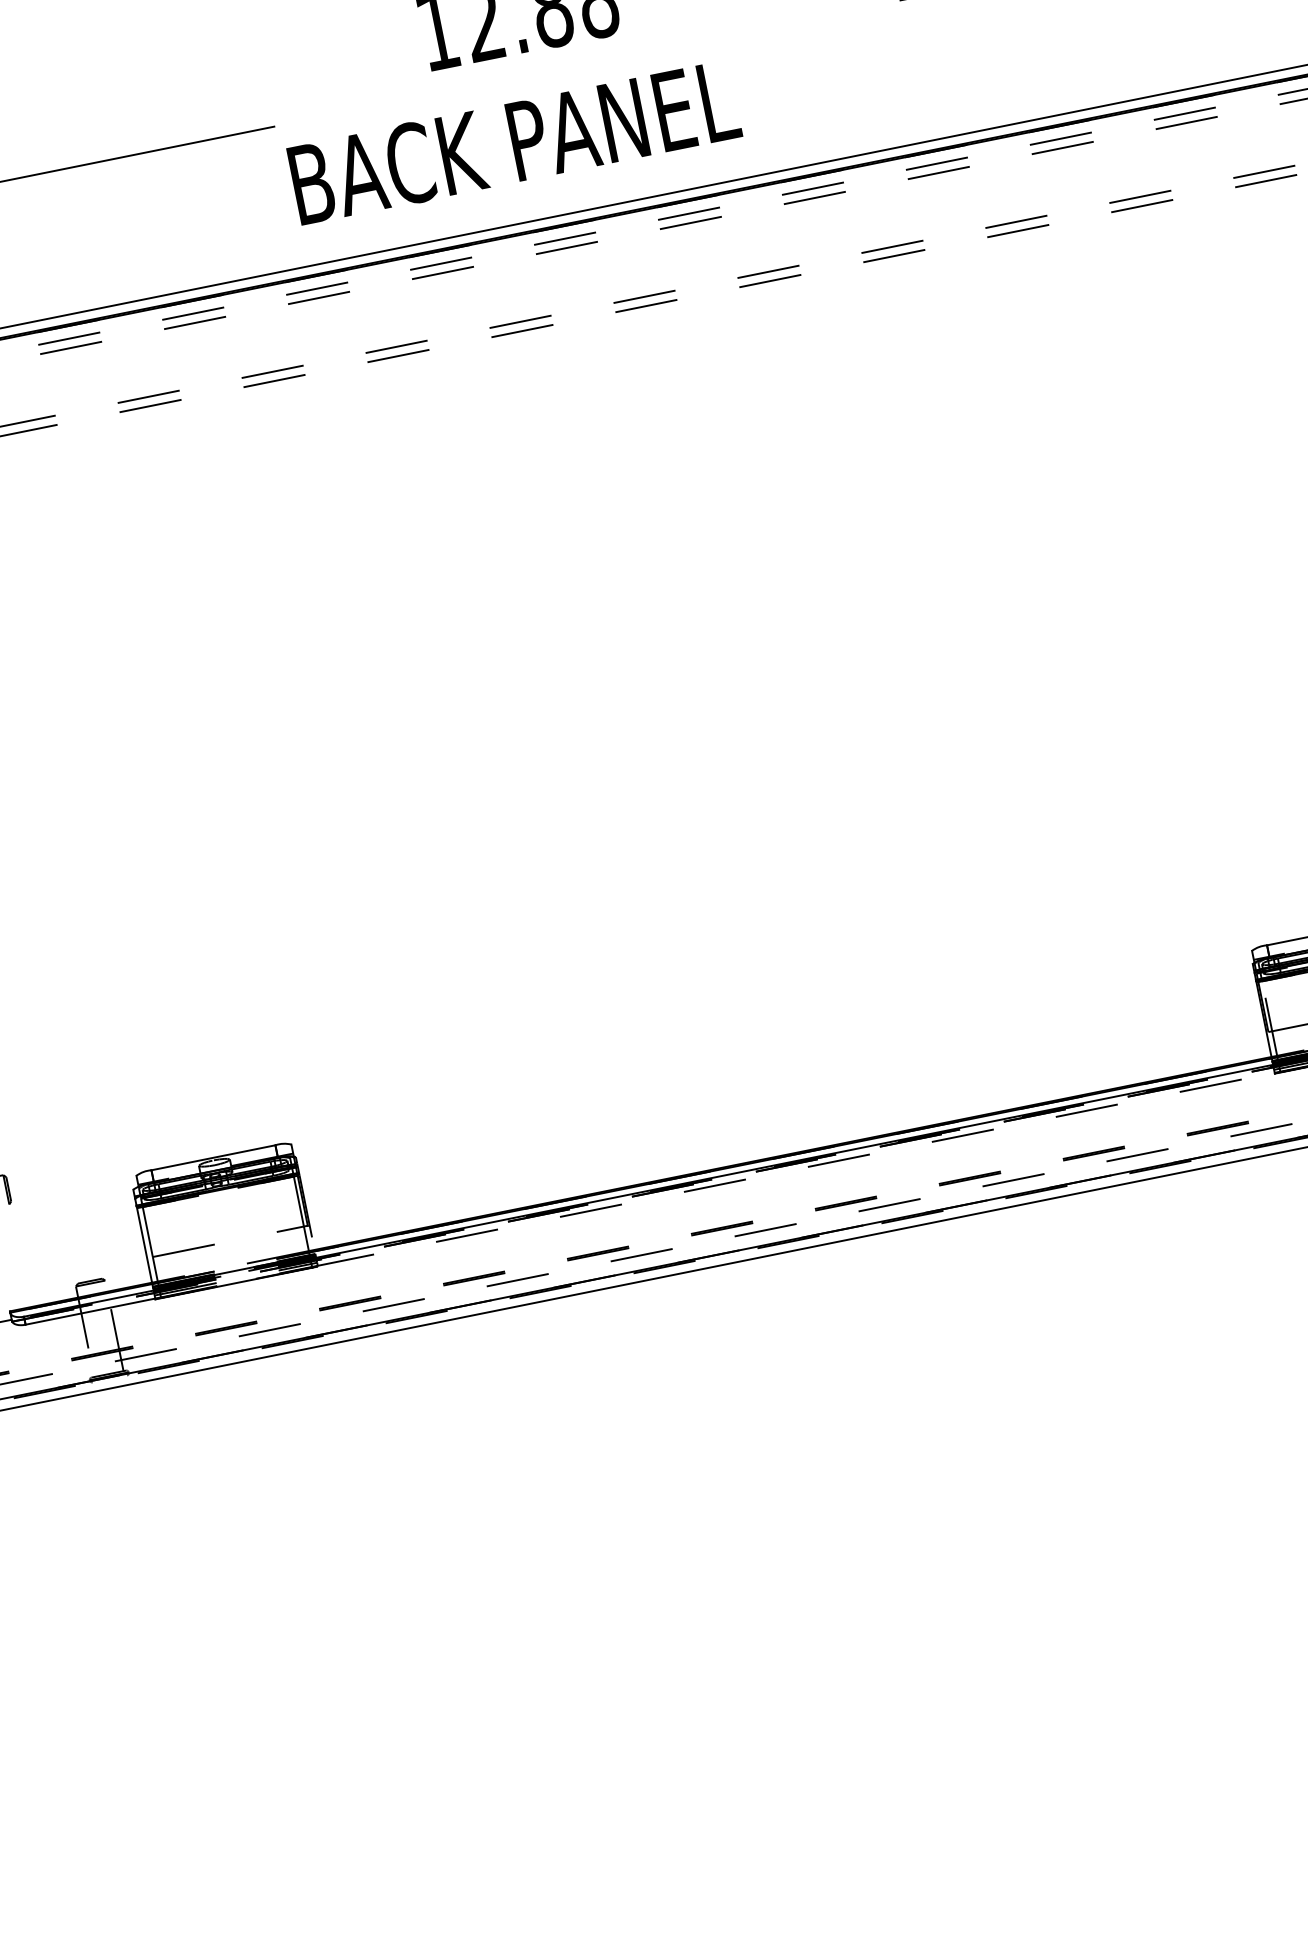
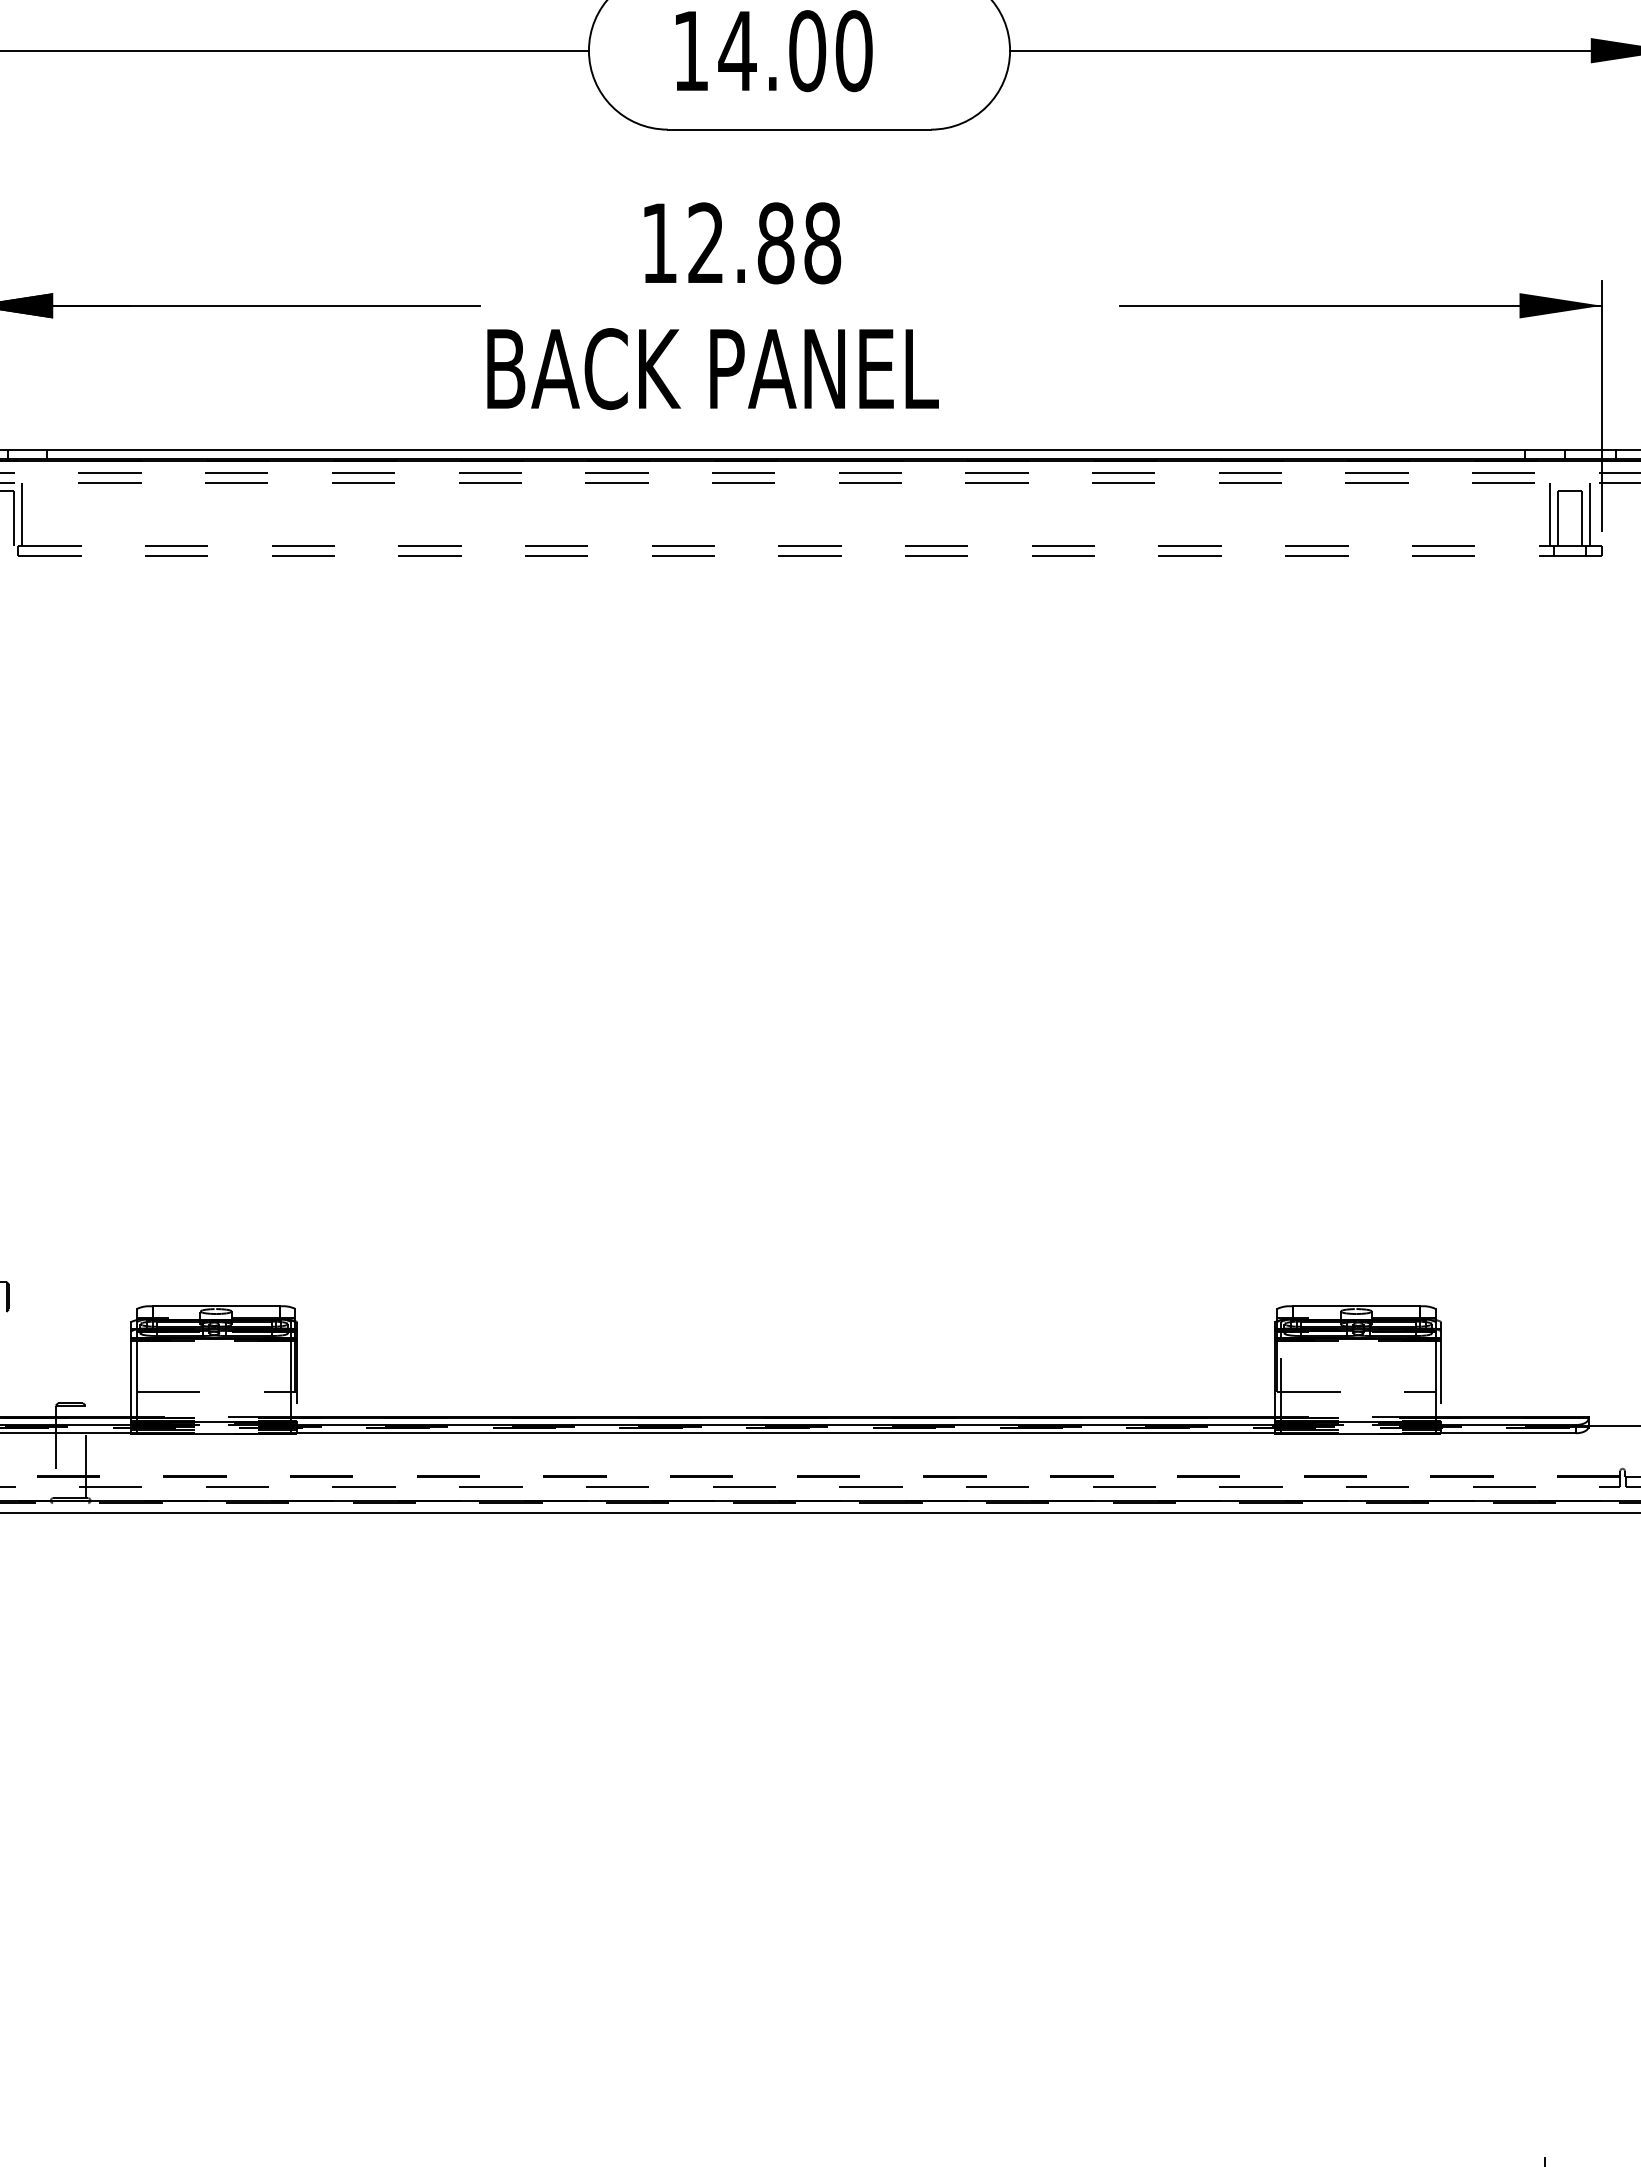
line: (793, 1170) -> (783, 1433), dashed -> solid

